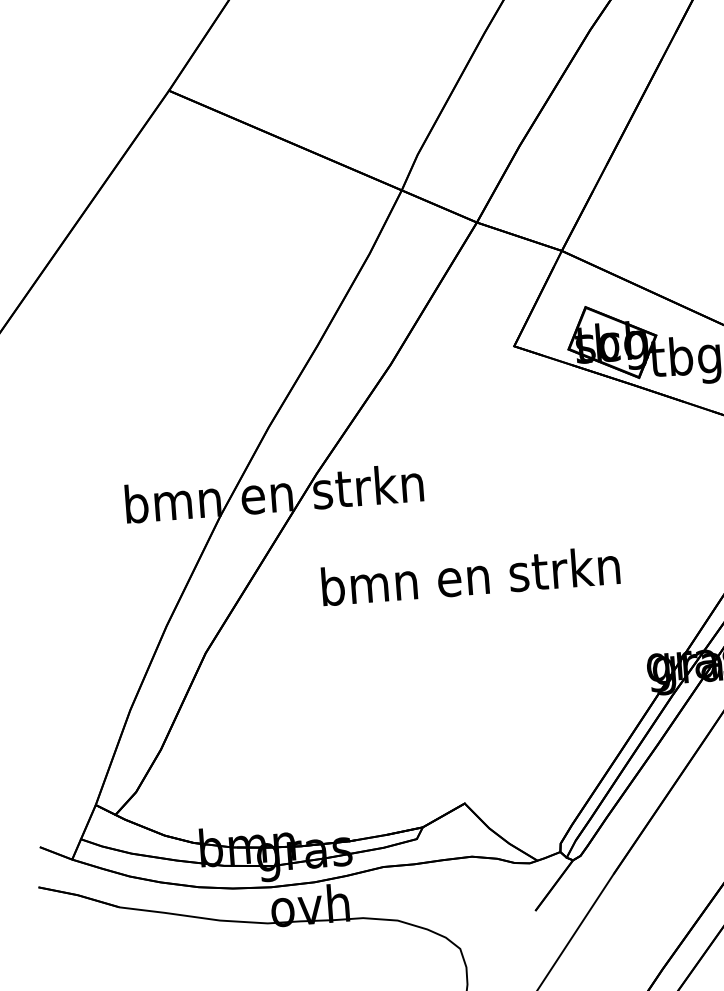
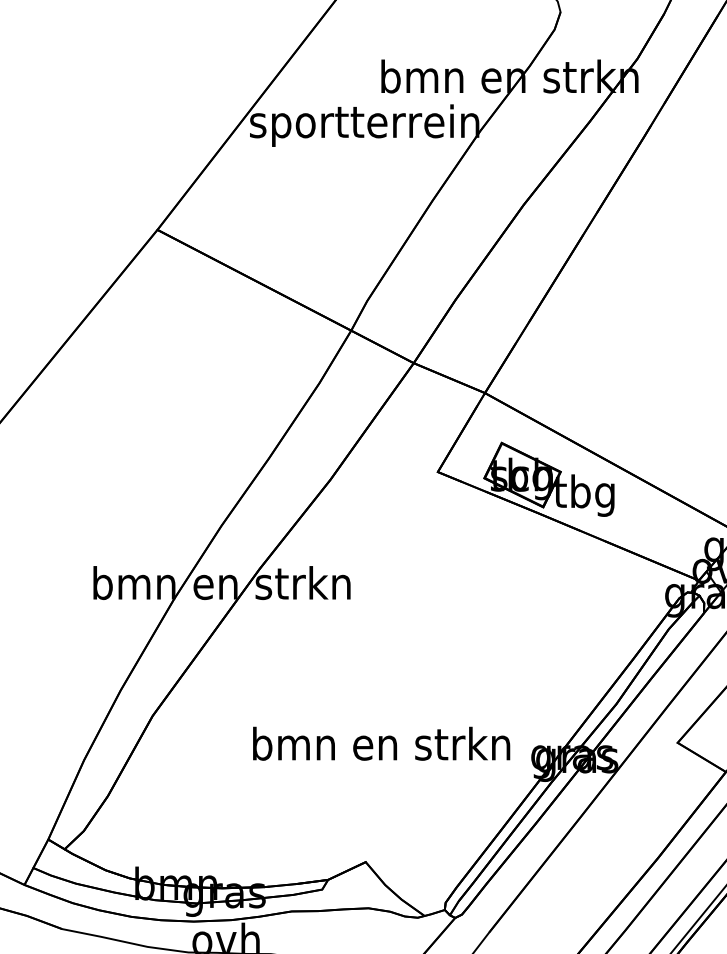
text: (470, 575) -> (381, 743), moved

